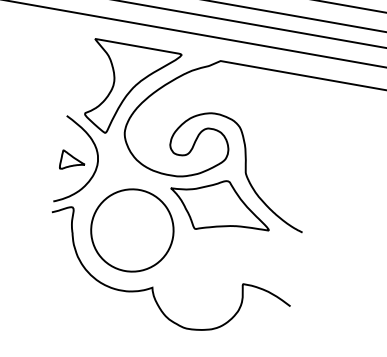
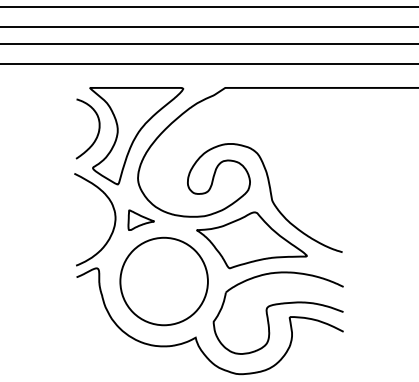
curve: (94, 81) -> (97, 132), added
part: (72, 160) -> (140, 219), moved
part: (233, 271) -> (277, 305), added

